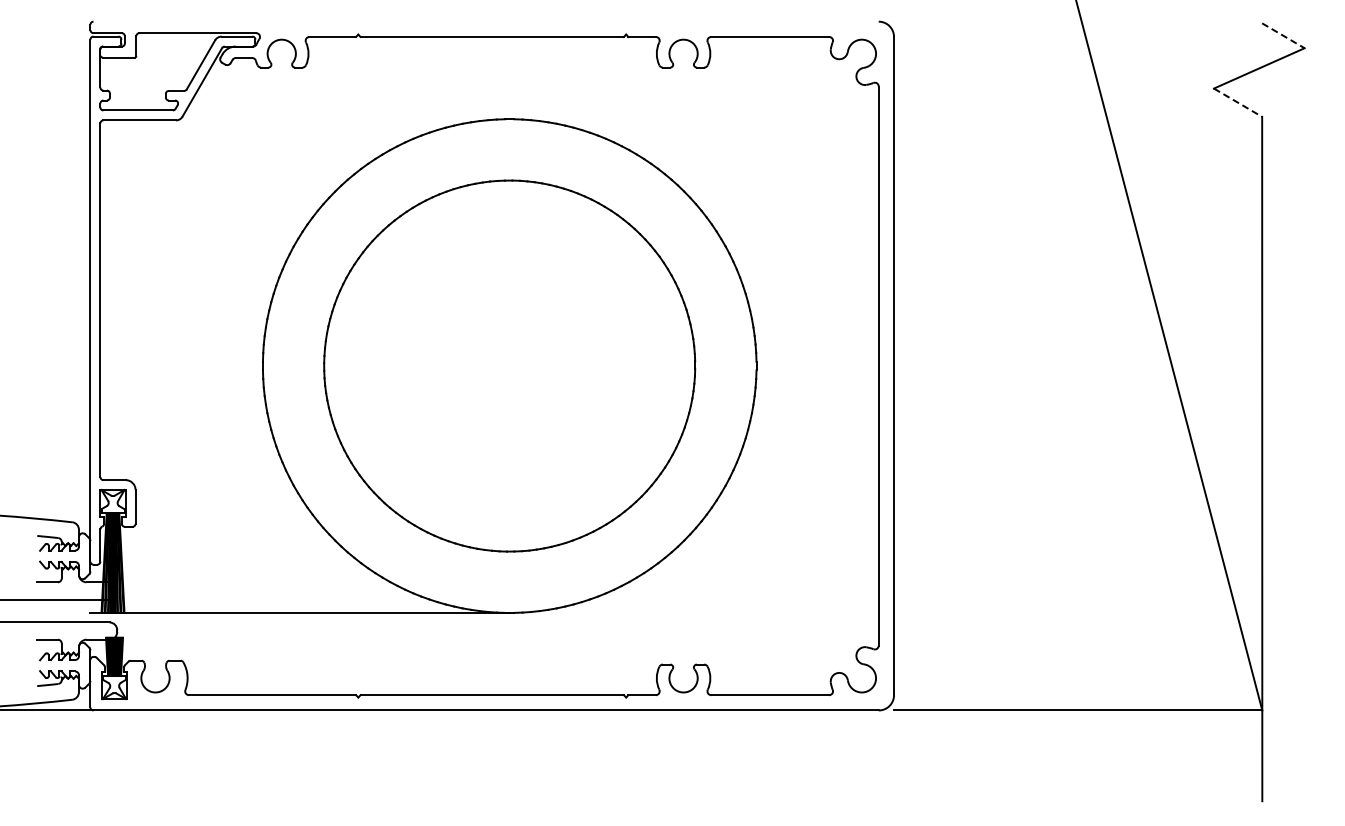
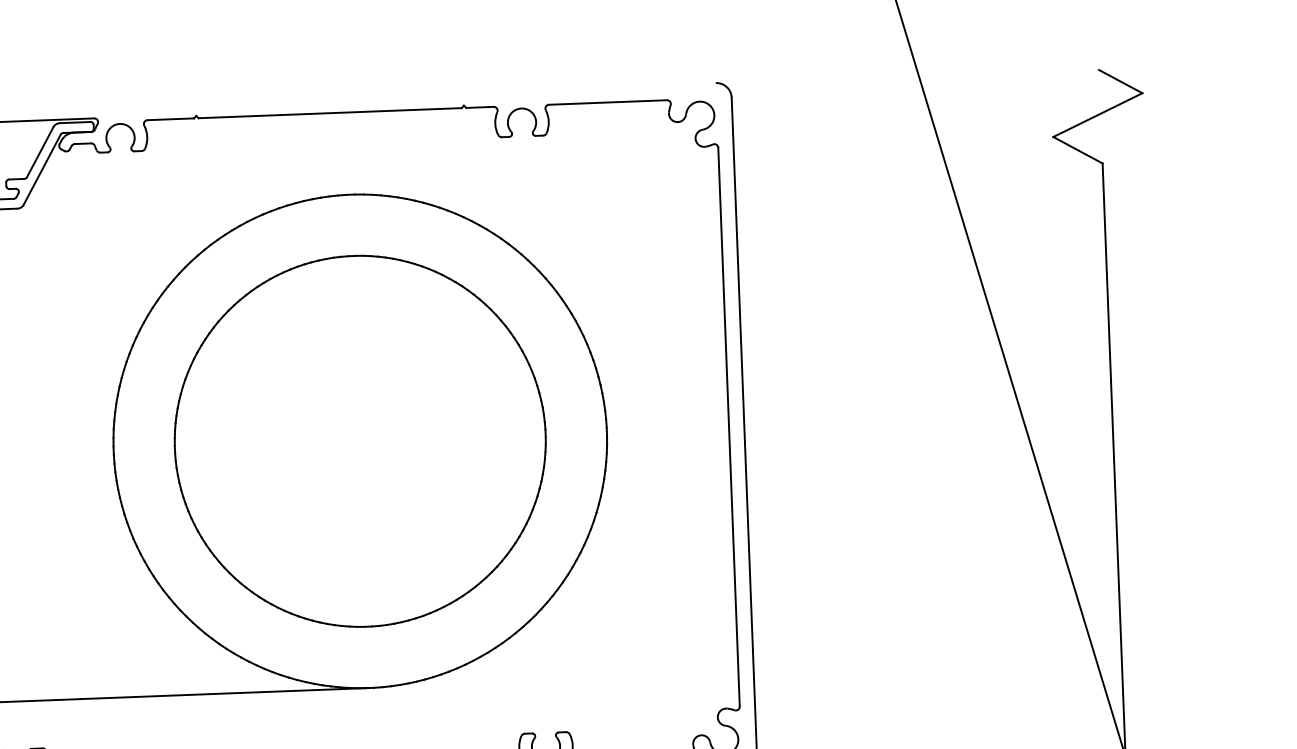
line: (1283, 35) -> (1120, 81), dashed -> solid
line: (1238, 102) -> (1078, 149), dashed -> solid

